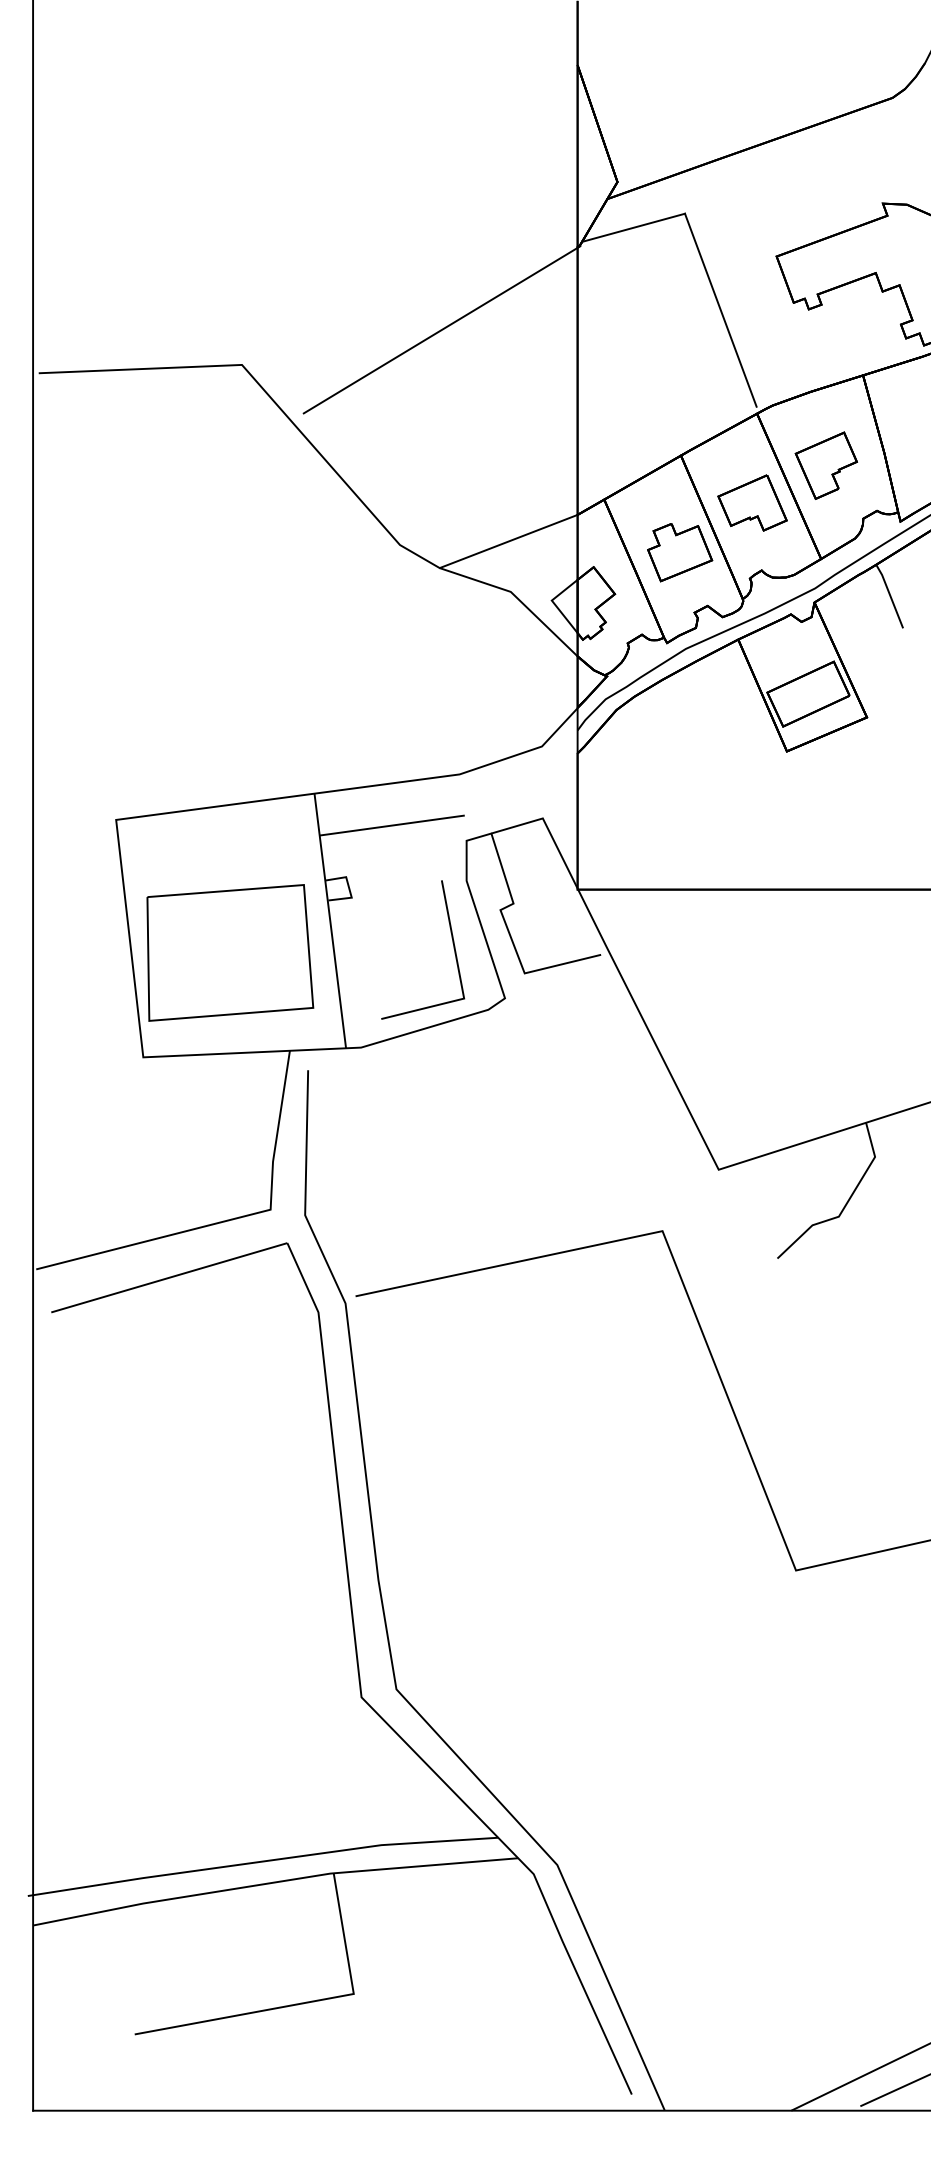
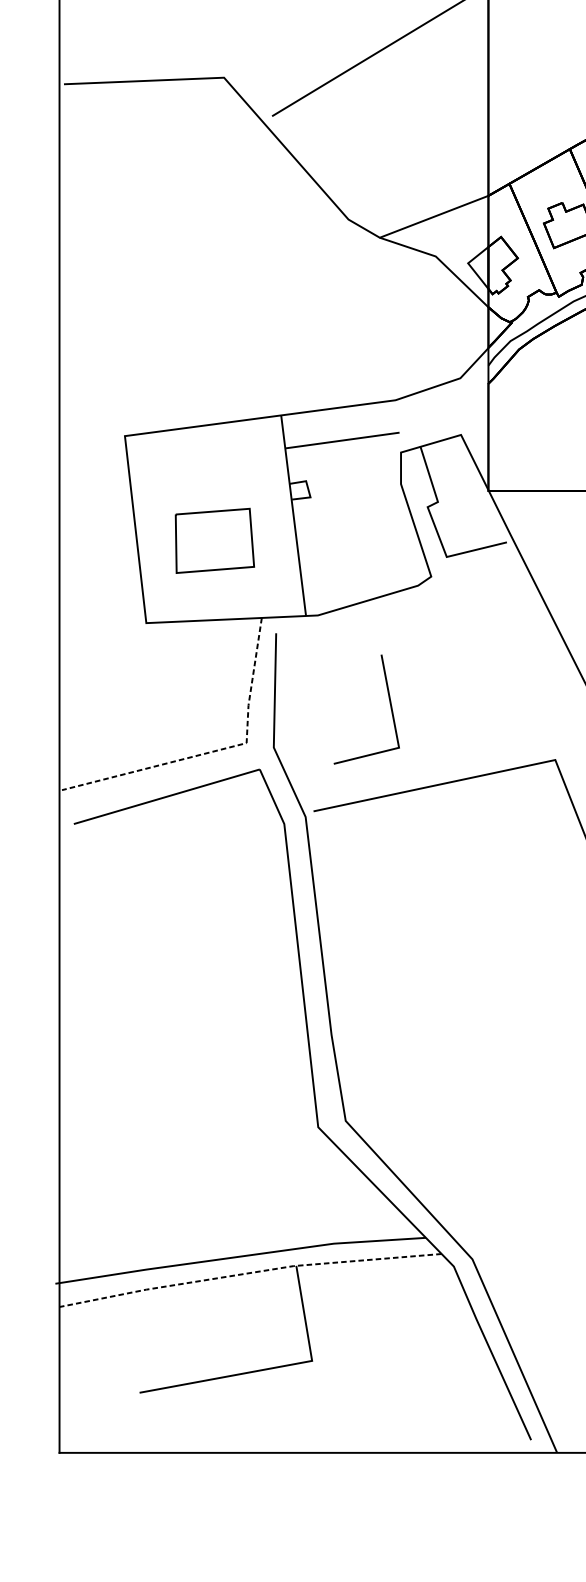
line: (452, 943) -> (389, 704), moved
part: (230, 952) -> (215, 540), size x0.6
line: (231, 1219) -> (215, 750), solid -> dashed
line: (274, 1882) -> (249, 1273), solid -> dashed

